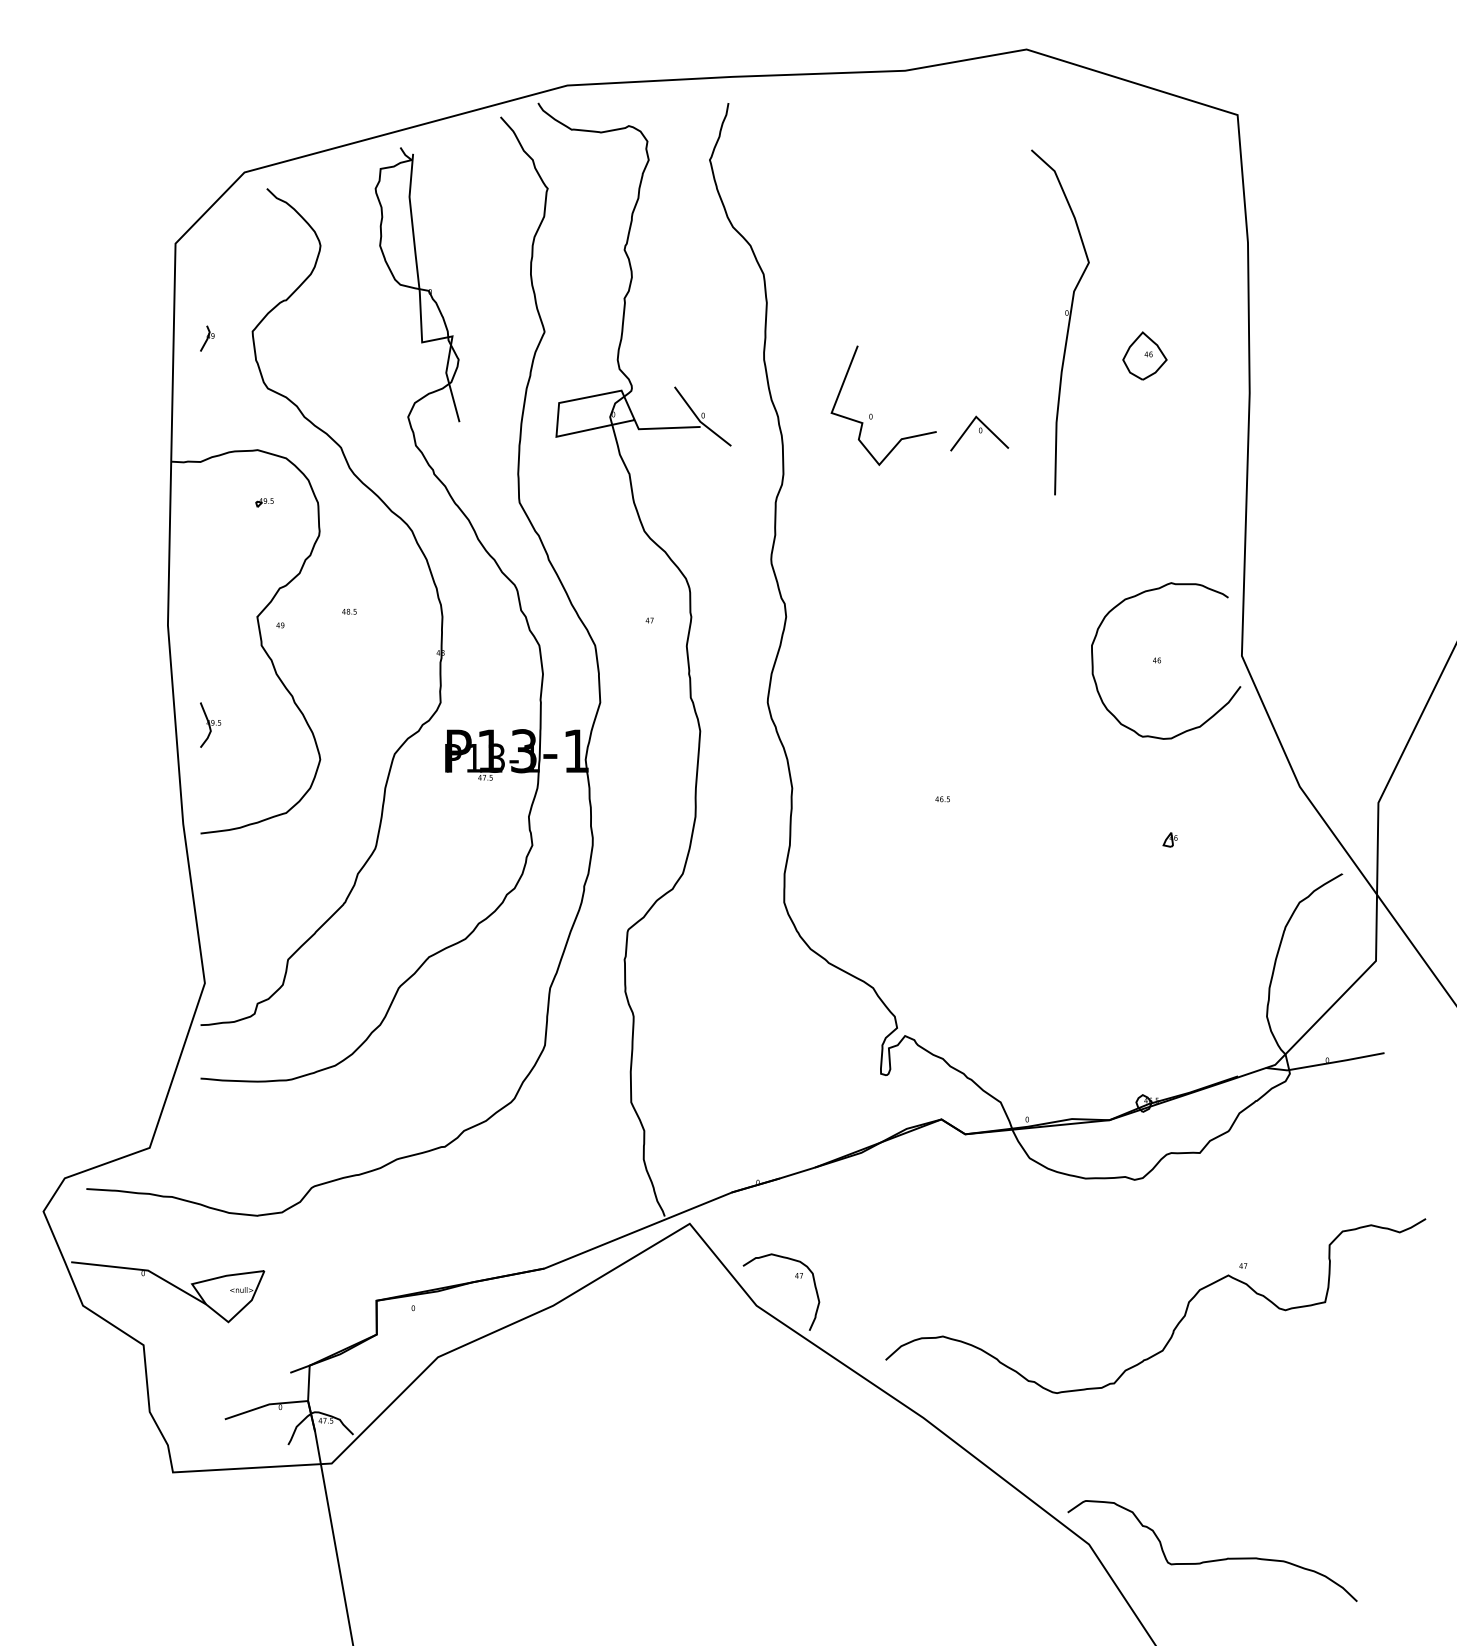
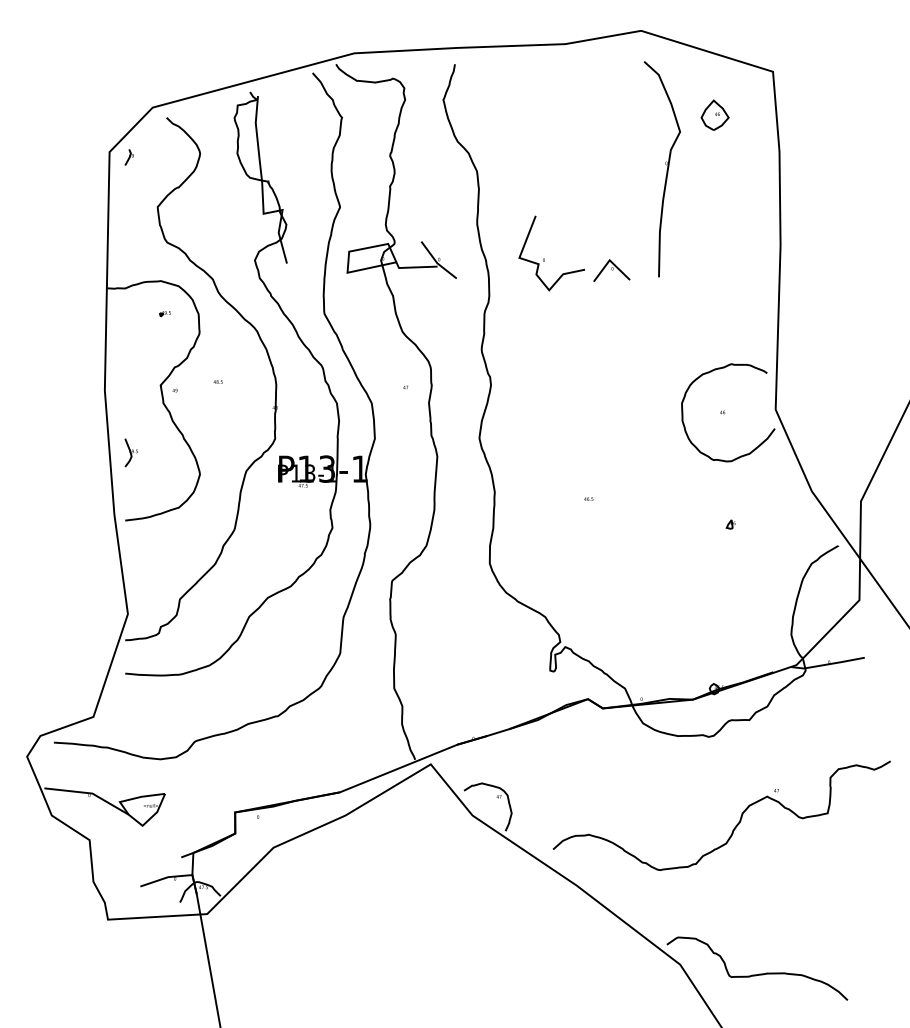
part: (1059, 322) -> (661, 169), moved
part: (205, 338) -> (128, 157), moved
part: (1143, 354) -> (714, 114), moved

